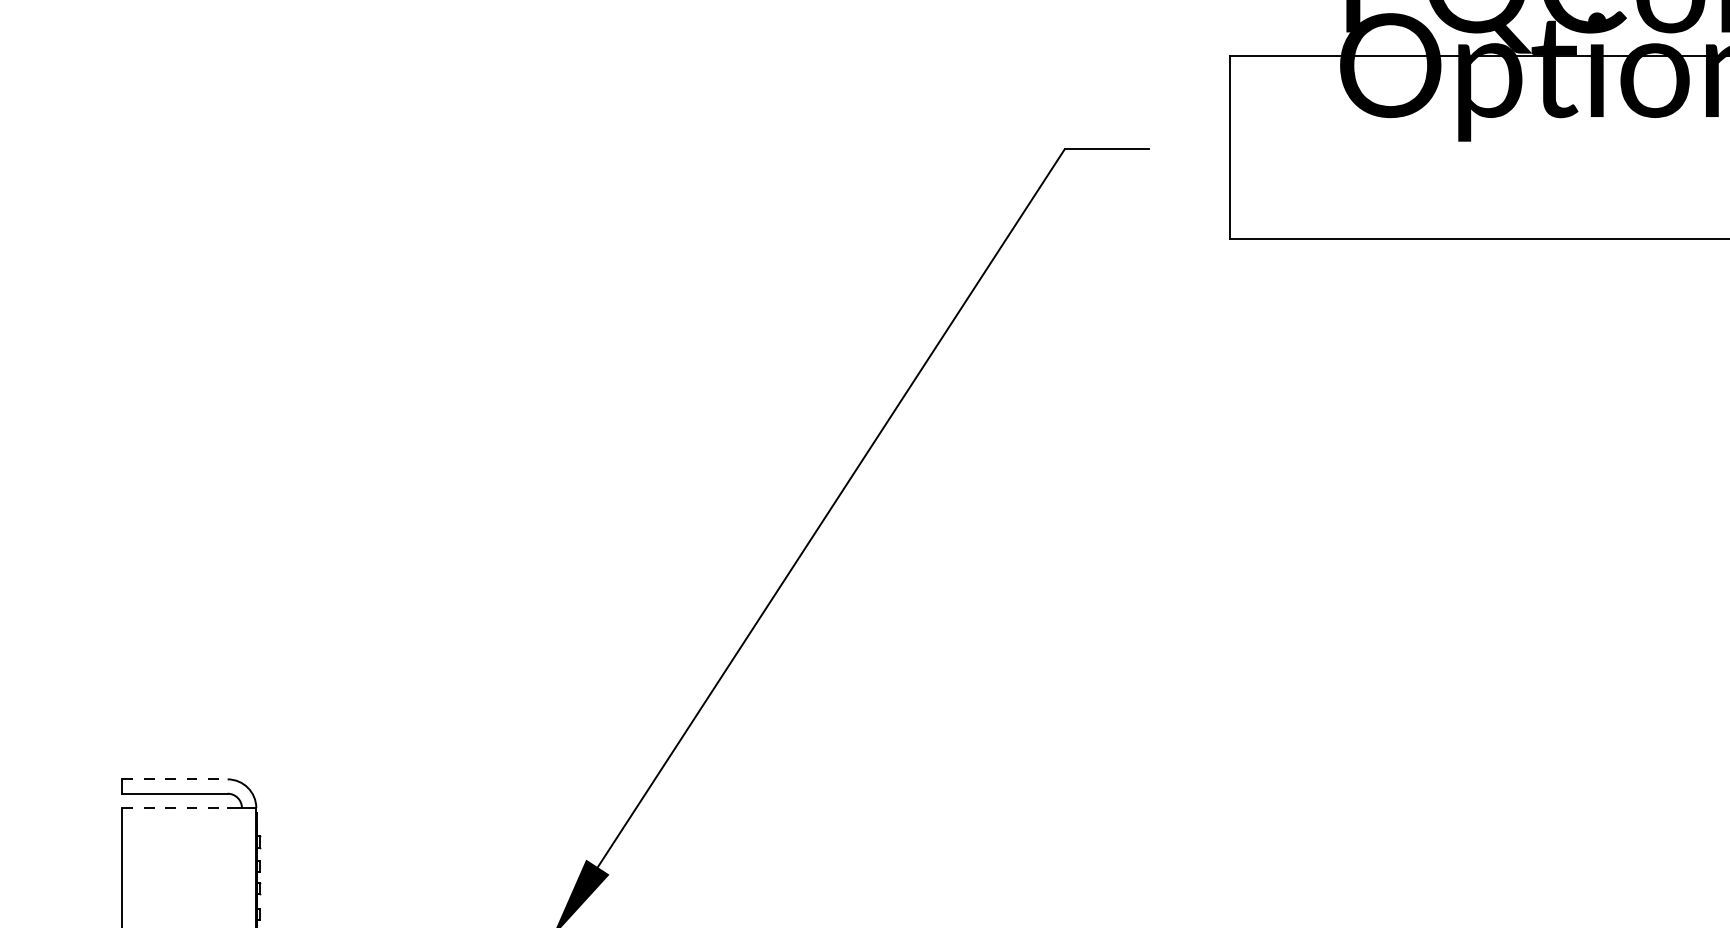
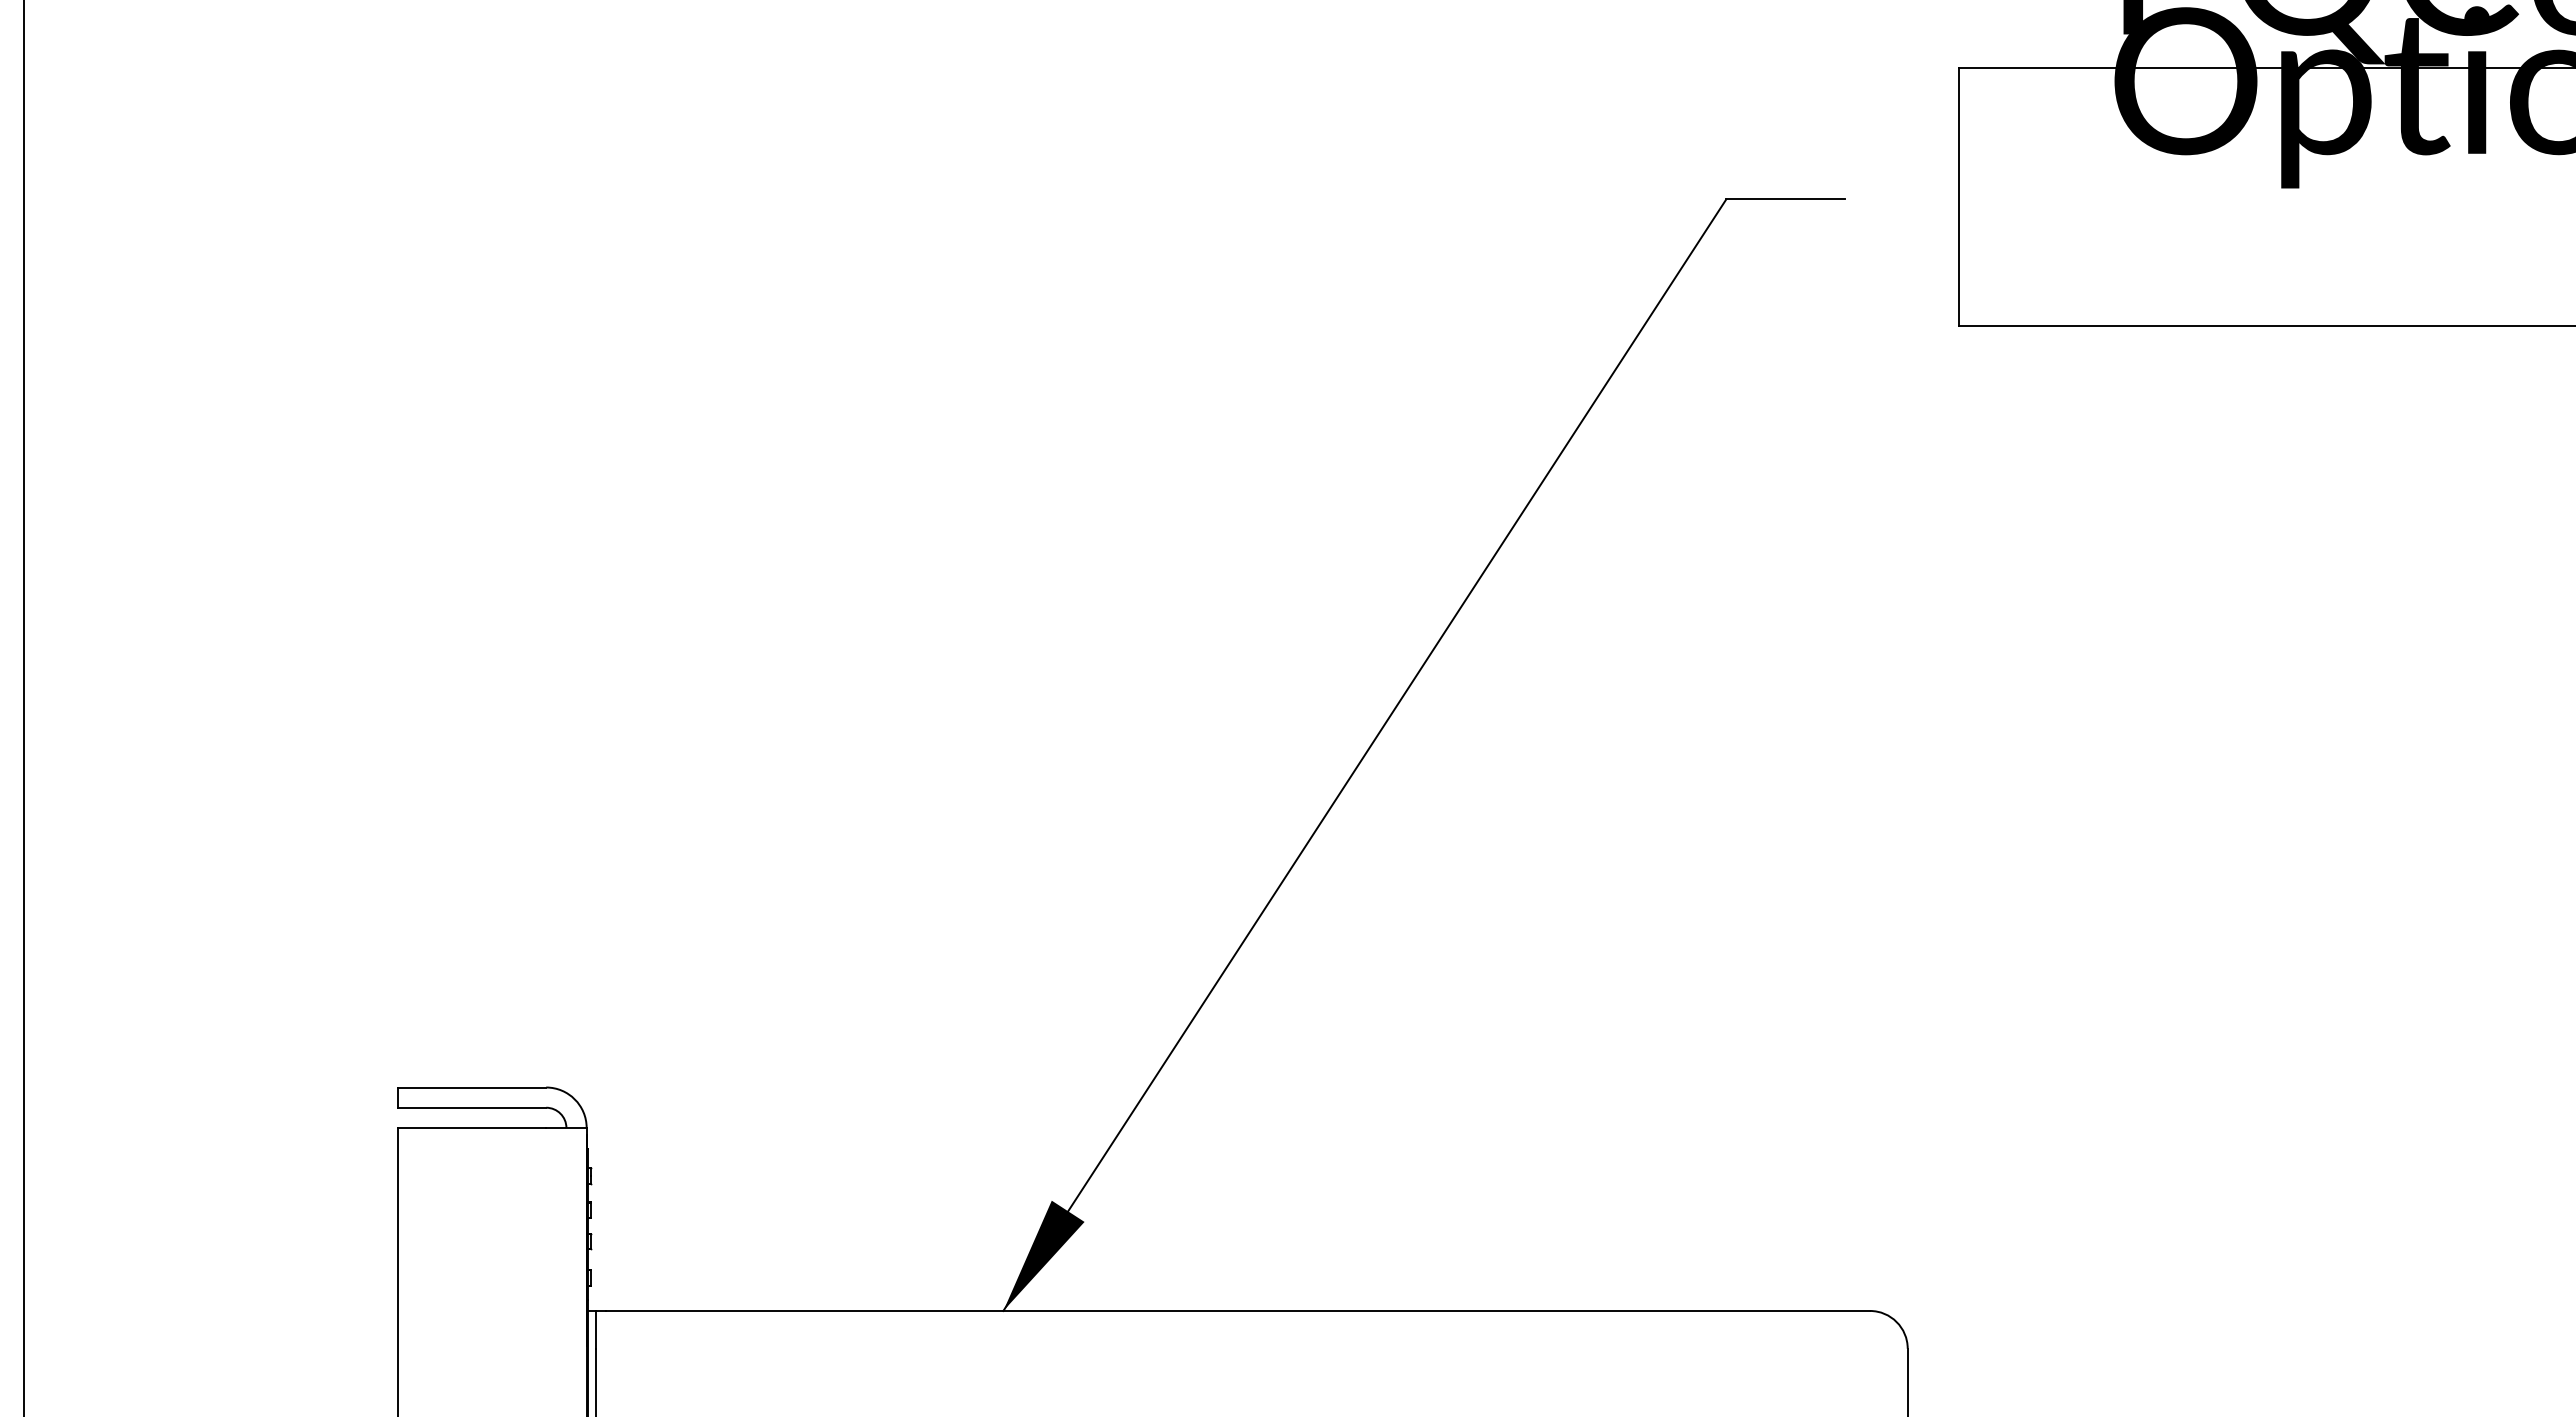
line: (175, 779) -> (472, 1087), dashed -> solid
line: (175, 807) -> (472, 1127), dashed -> solid

